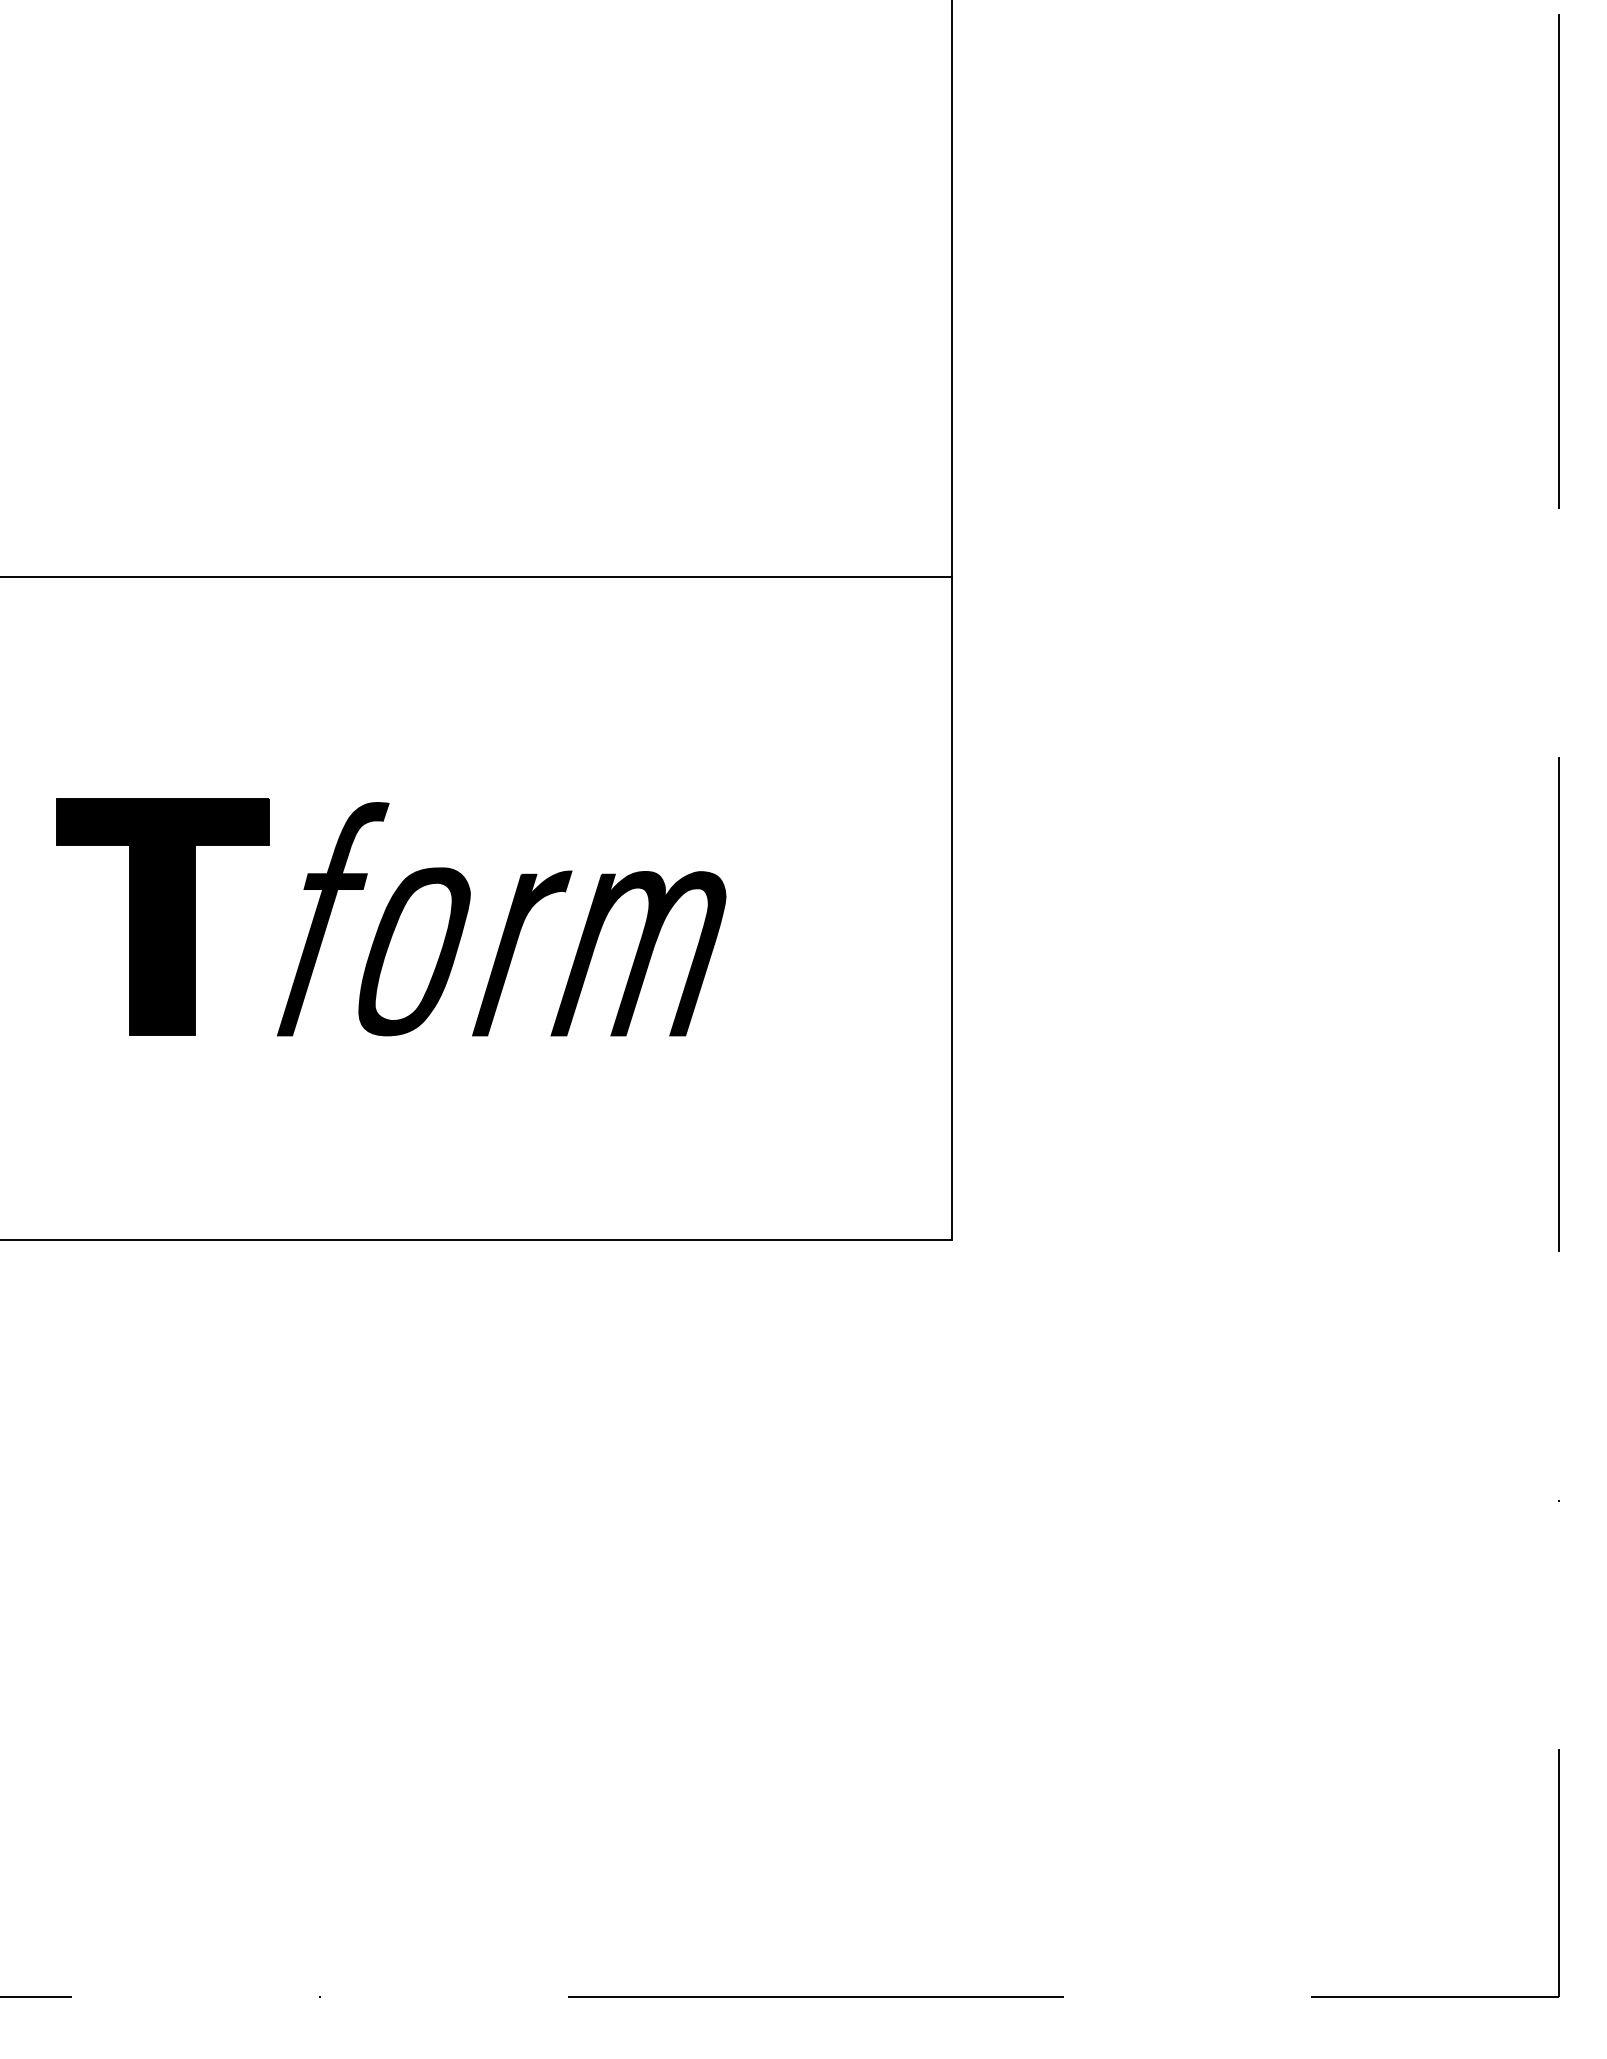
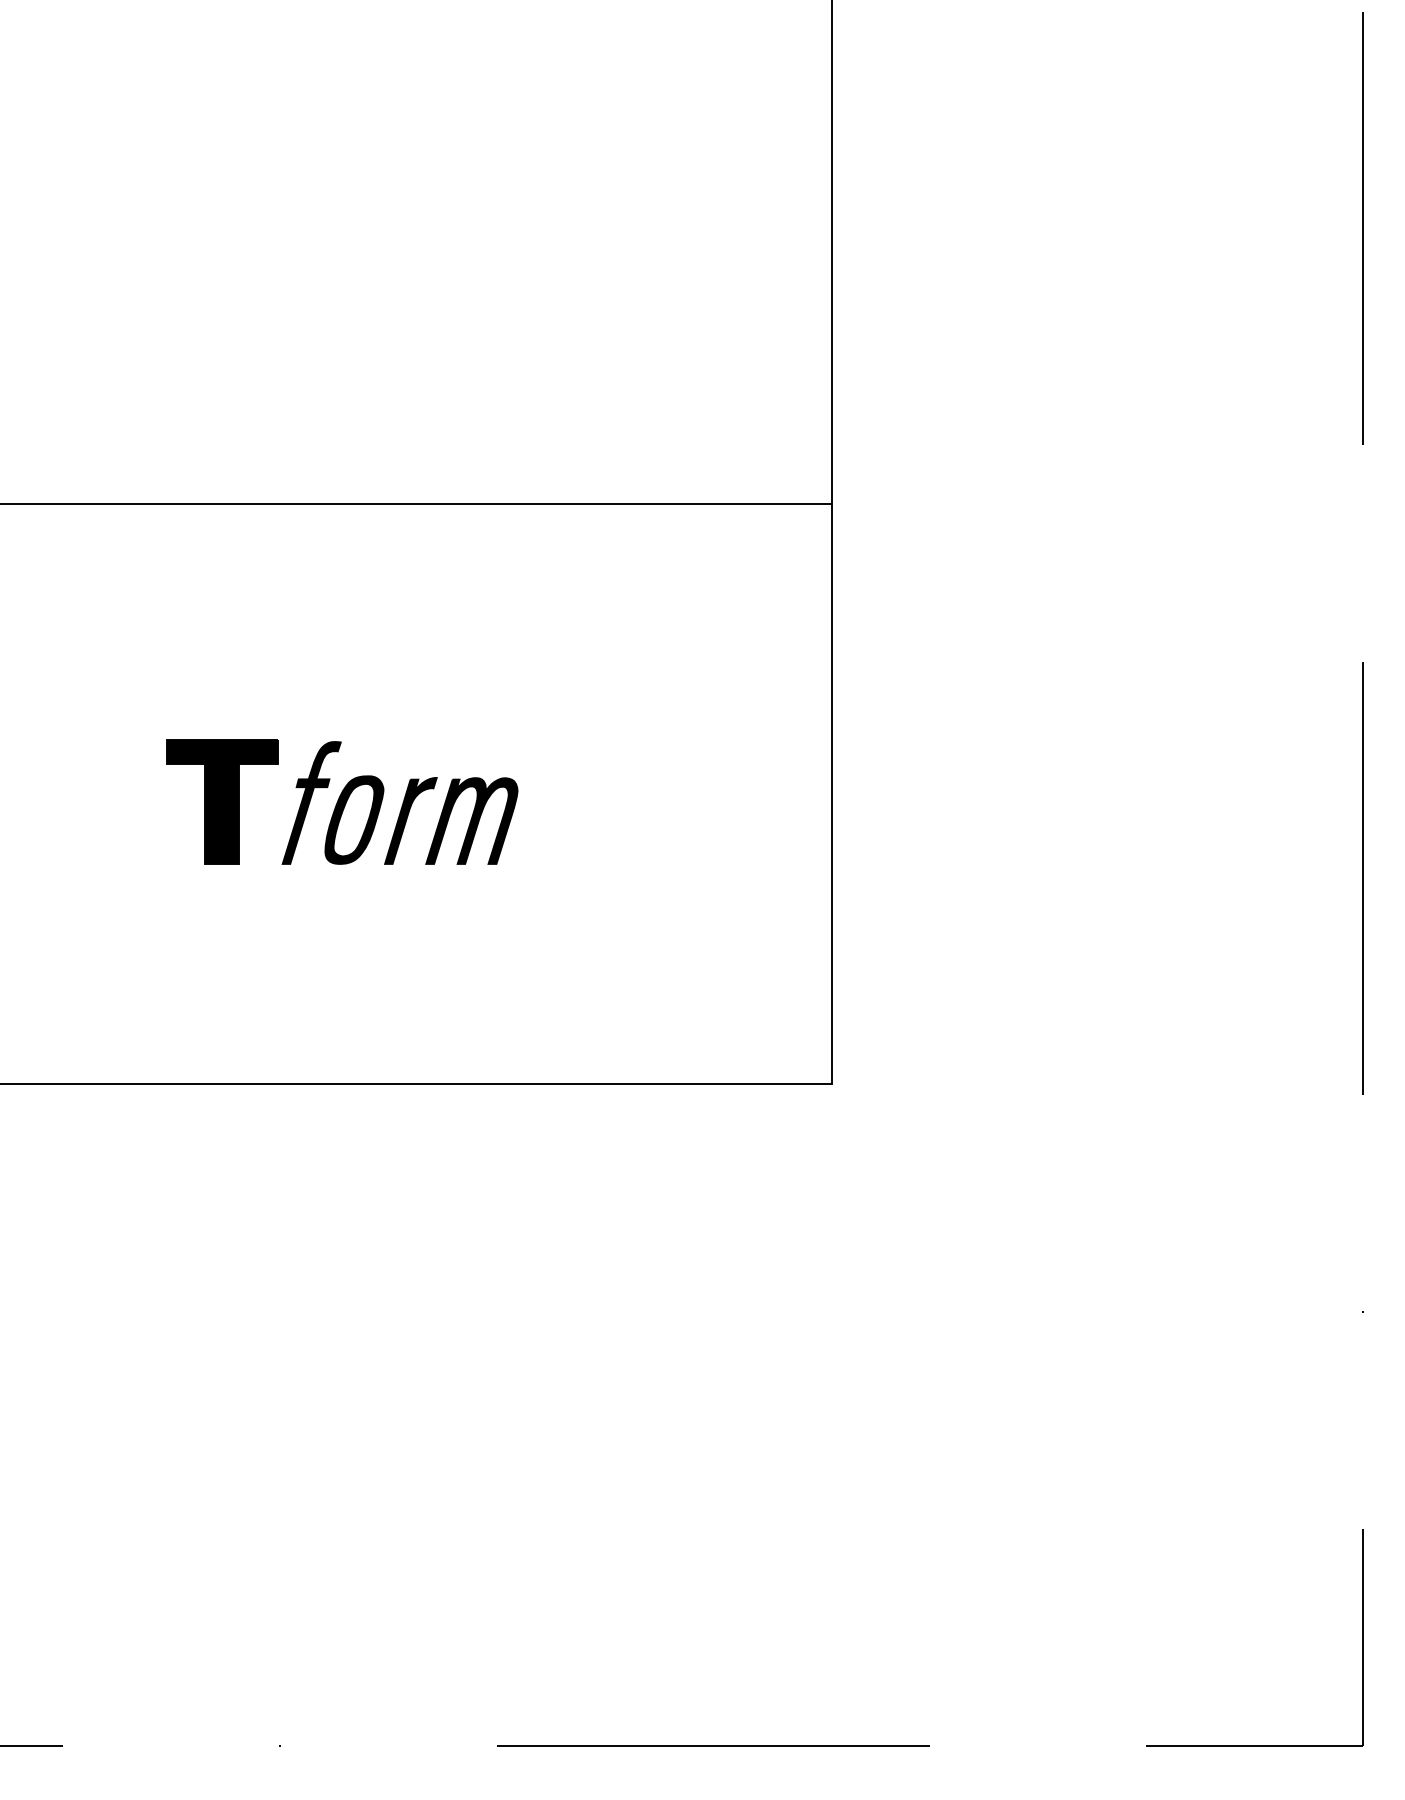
part: (391, 917) -> (342, 802), size x0.6

